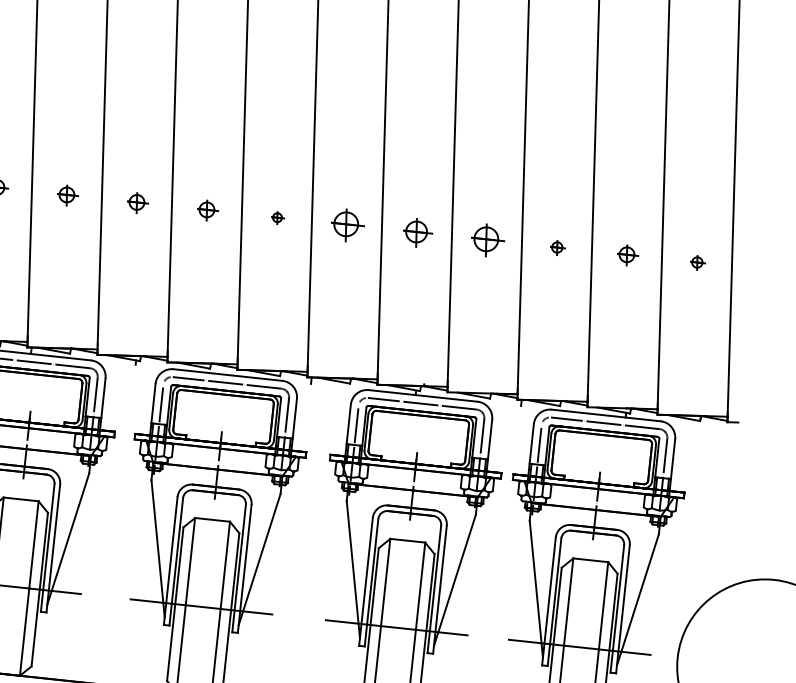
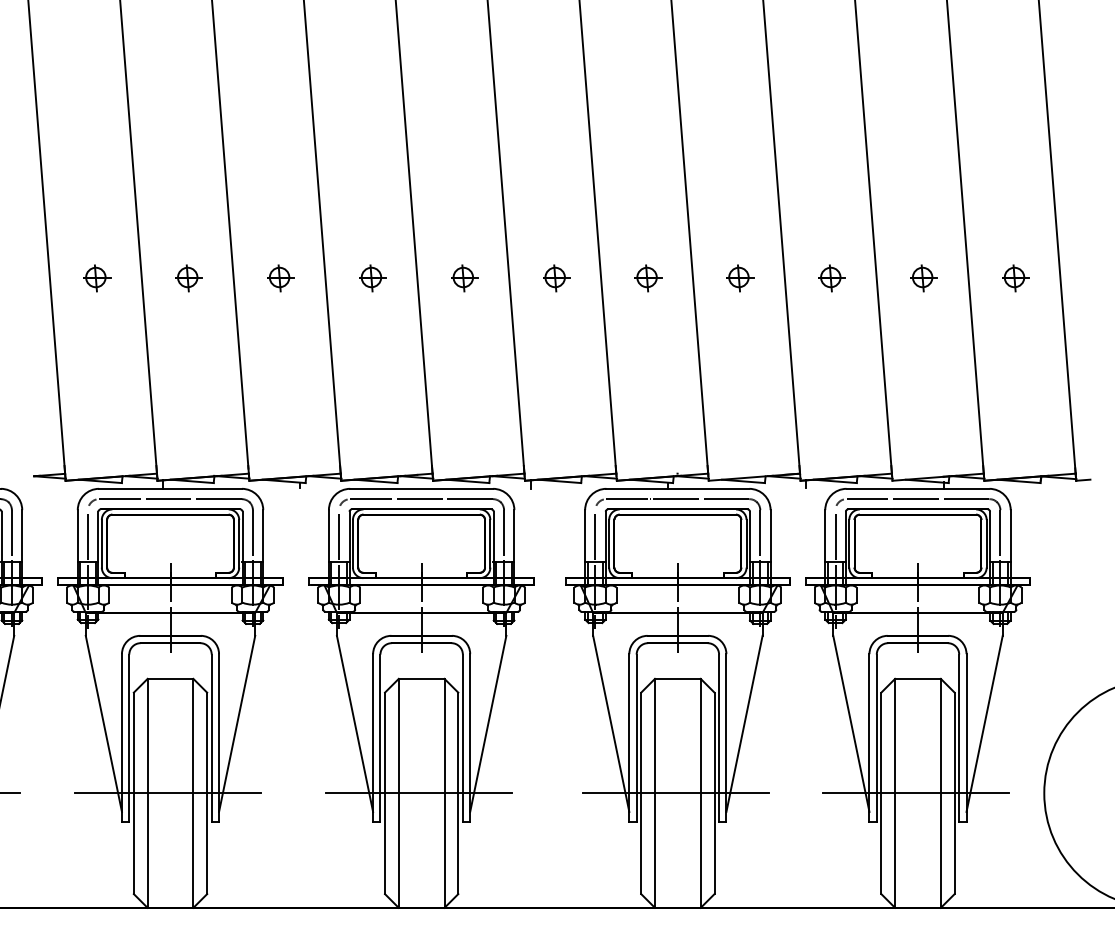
part: (277, 218) -> (464, 278), size x1.67
part: (347, 225) -> (556, 278), size x0.62
part: (418, 233) -> (648, 278), size x0.71
part: (488, 240) -> (740, 278), size x0.62
part: (557, 248) -> (831, 278), size x1.43
part: (697, 263) -> (1015, 278), size x1.43

